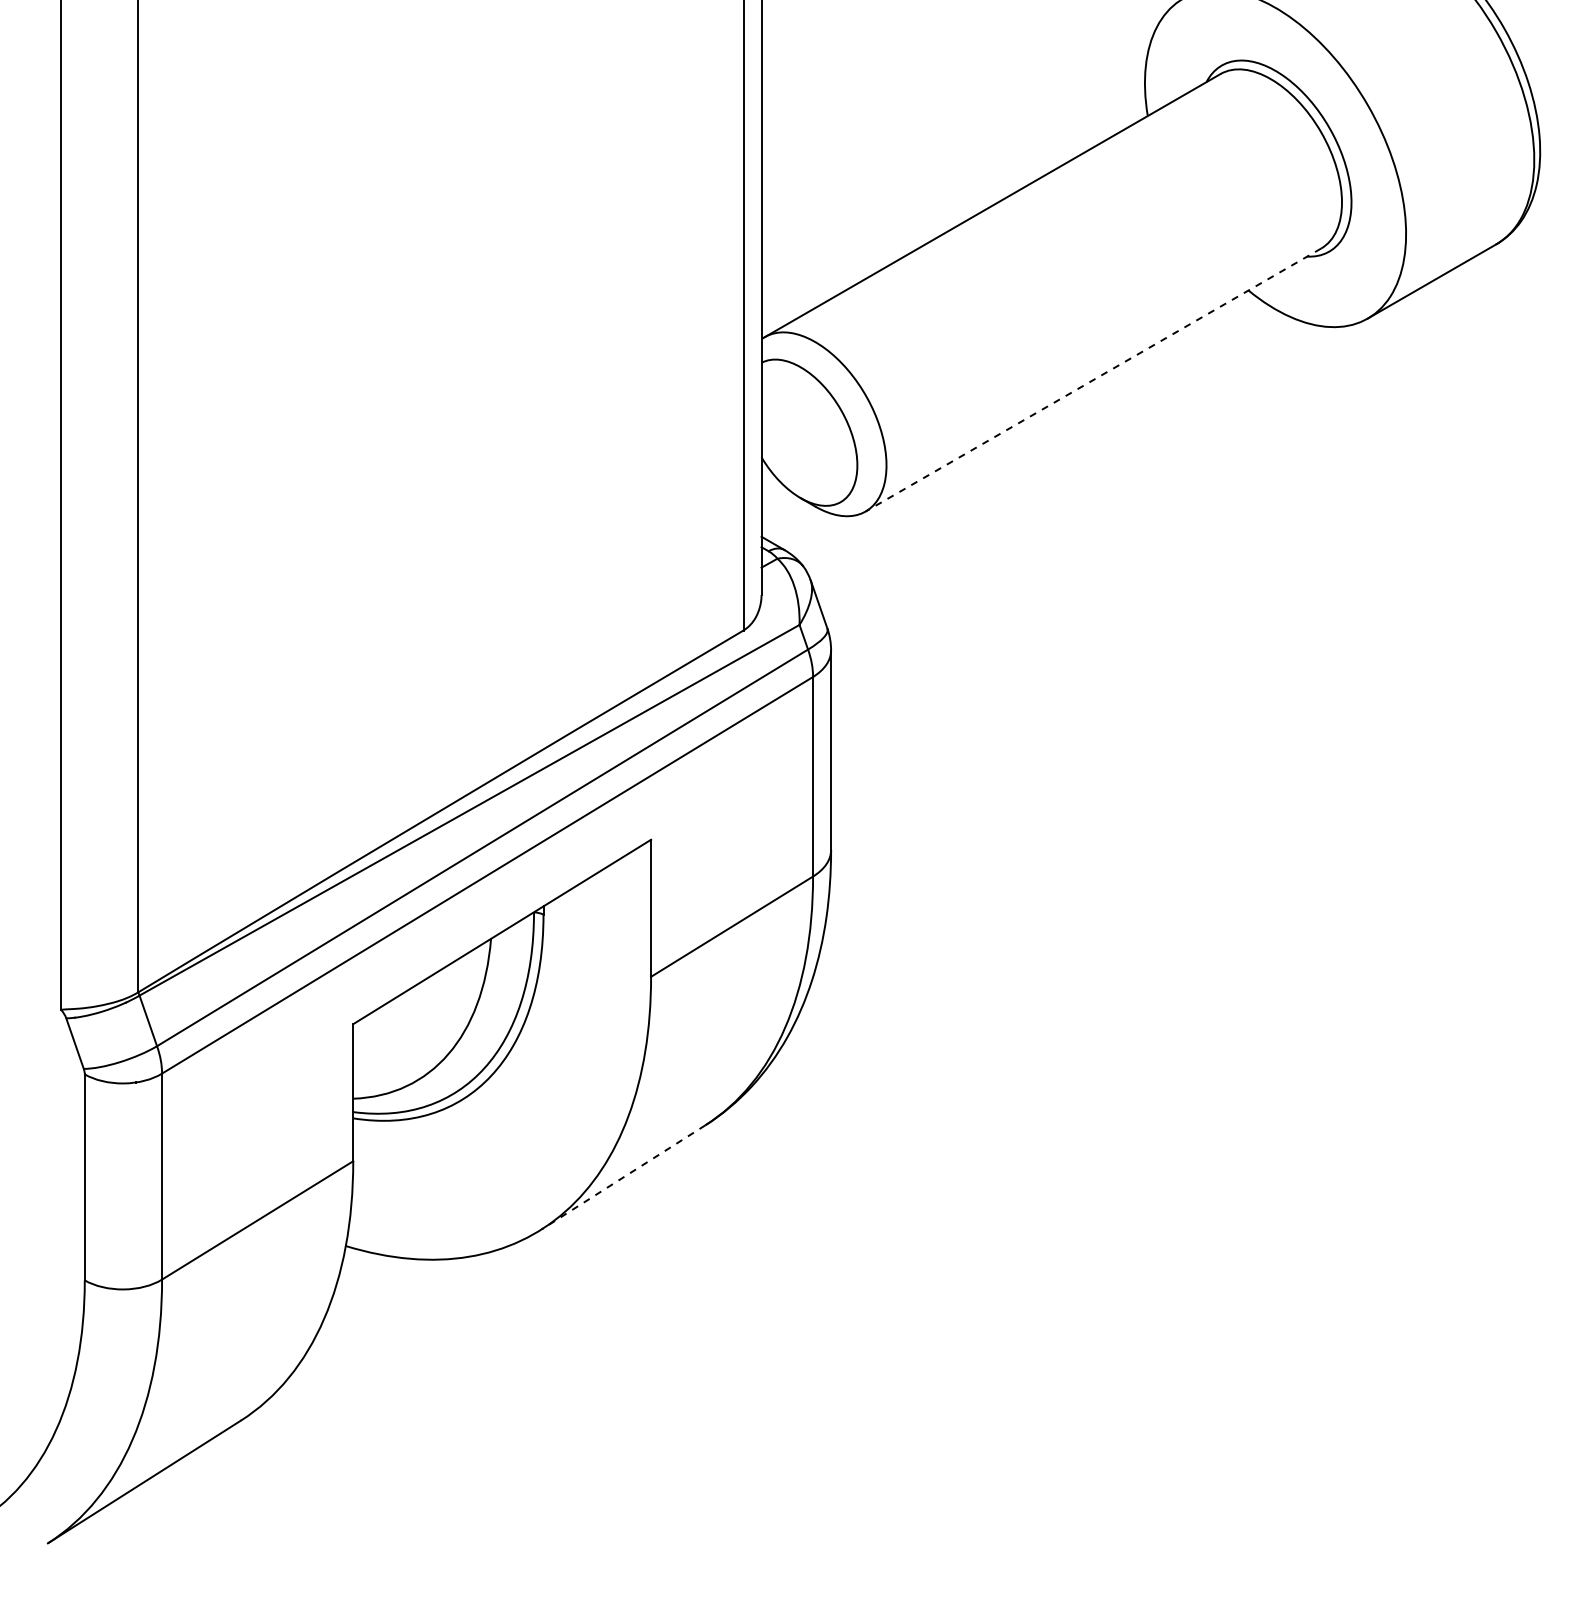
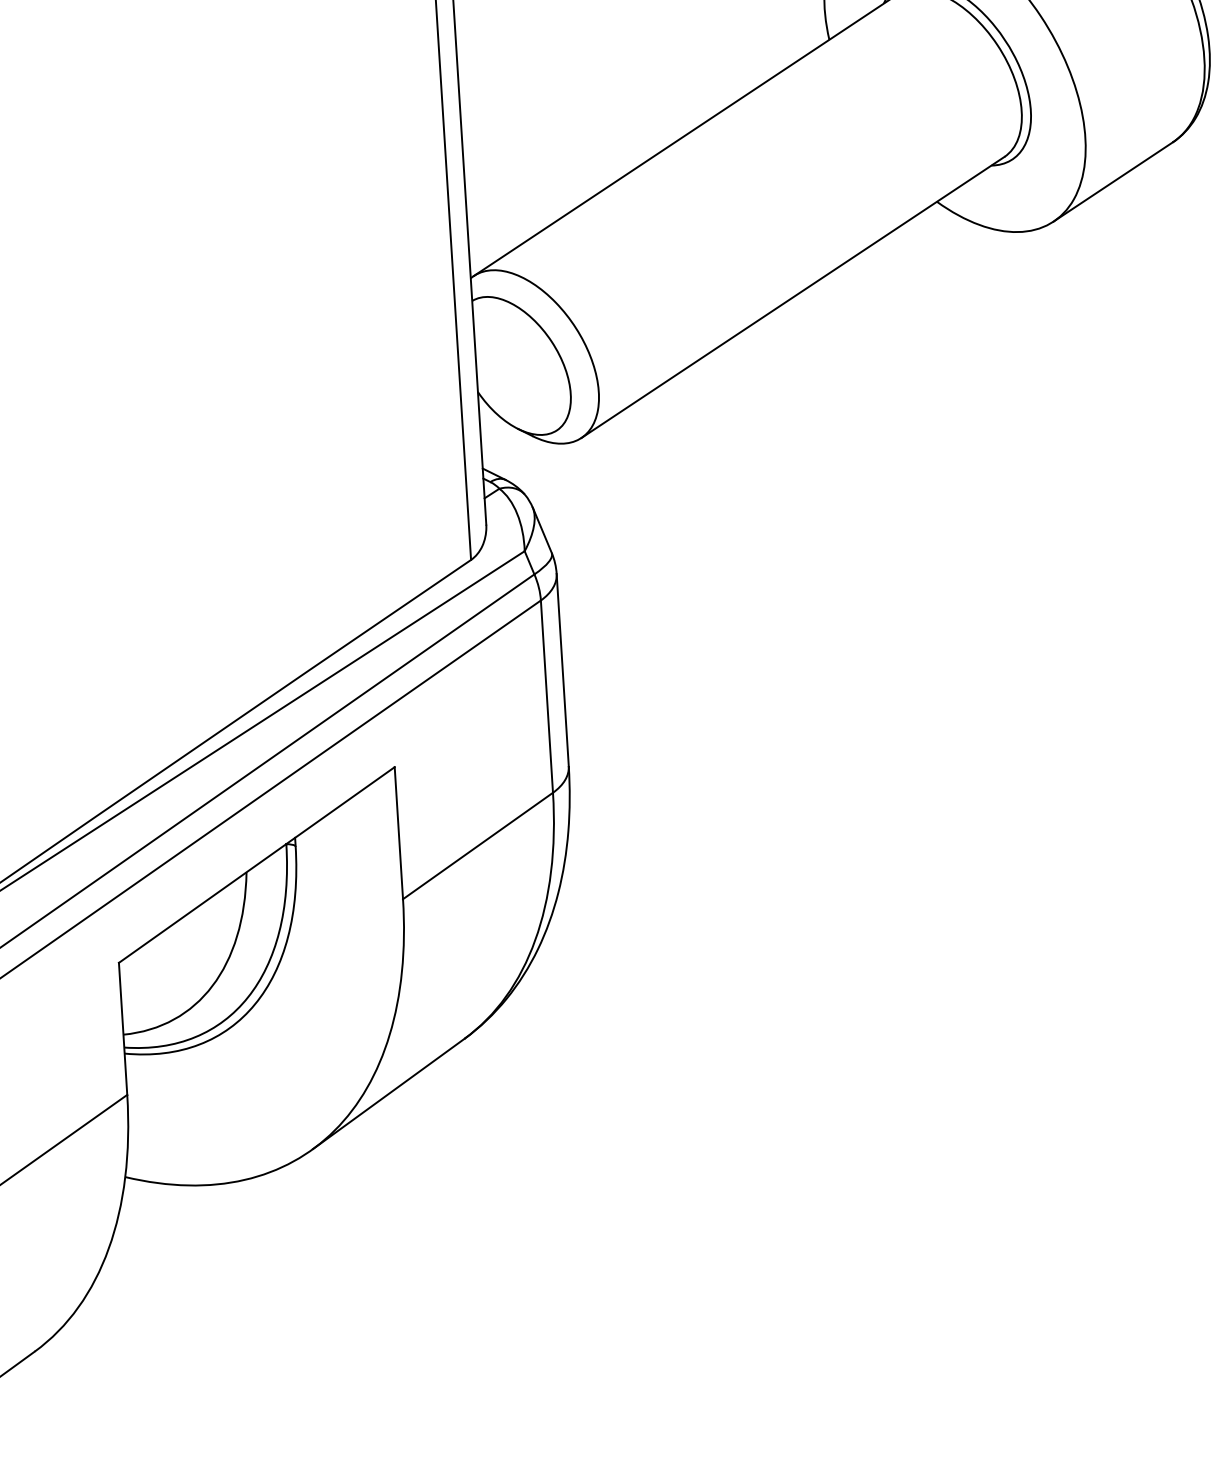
line: (1093, 380) -> (793, 297), dashed -> solid
line: (623, 1177) -> (388, 1094), dashed -> solid

